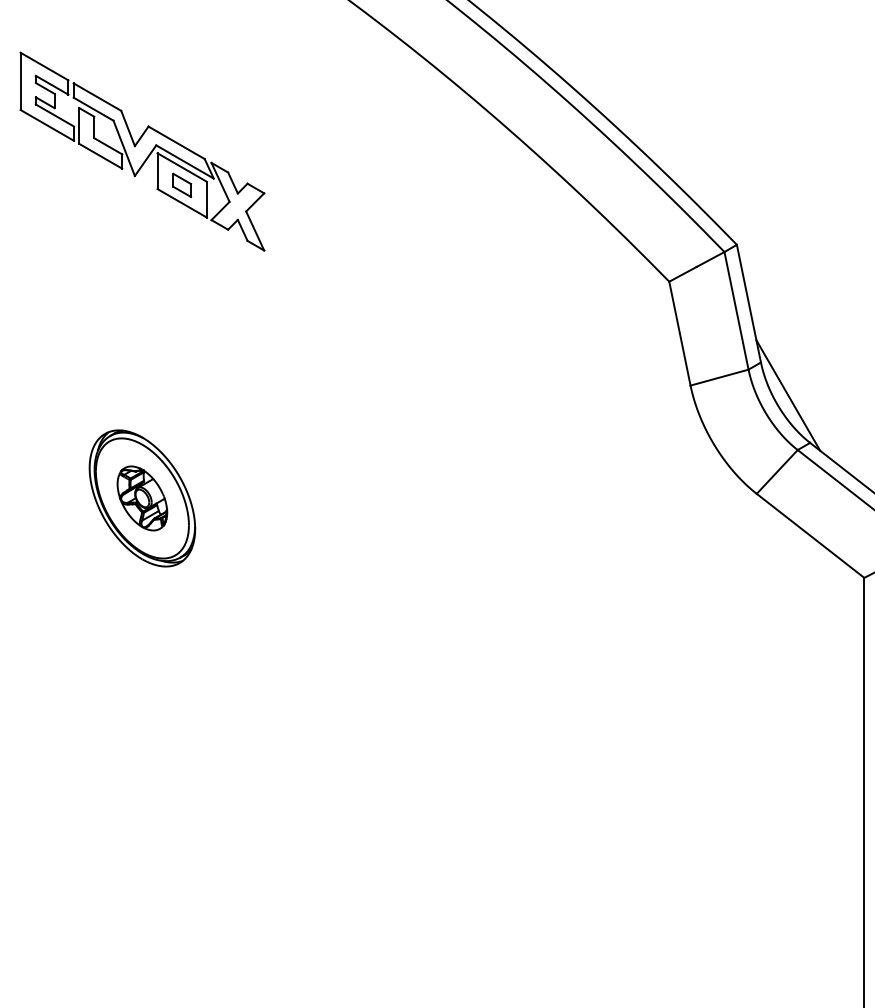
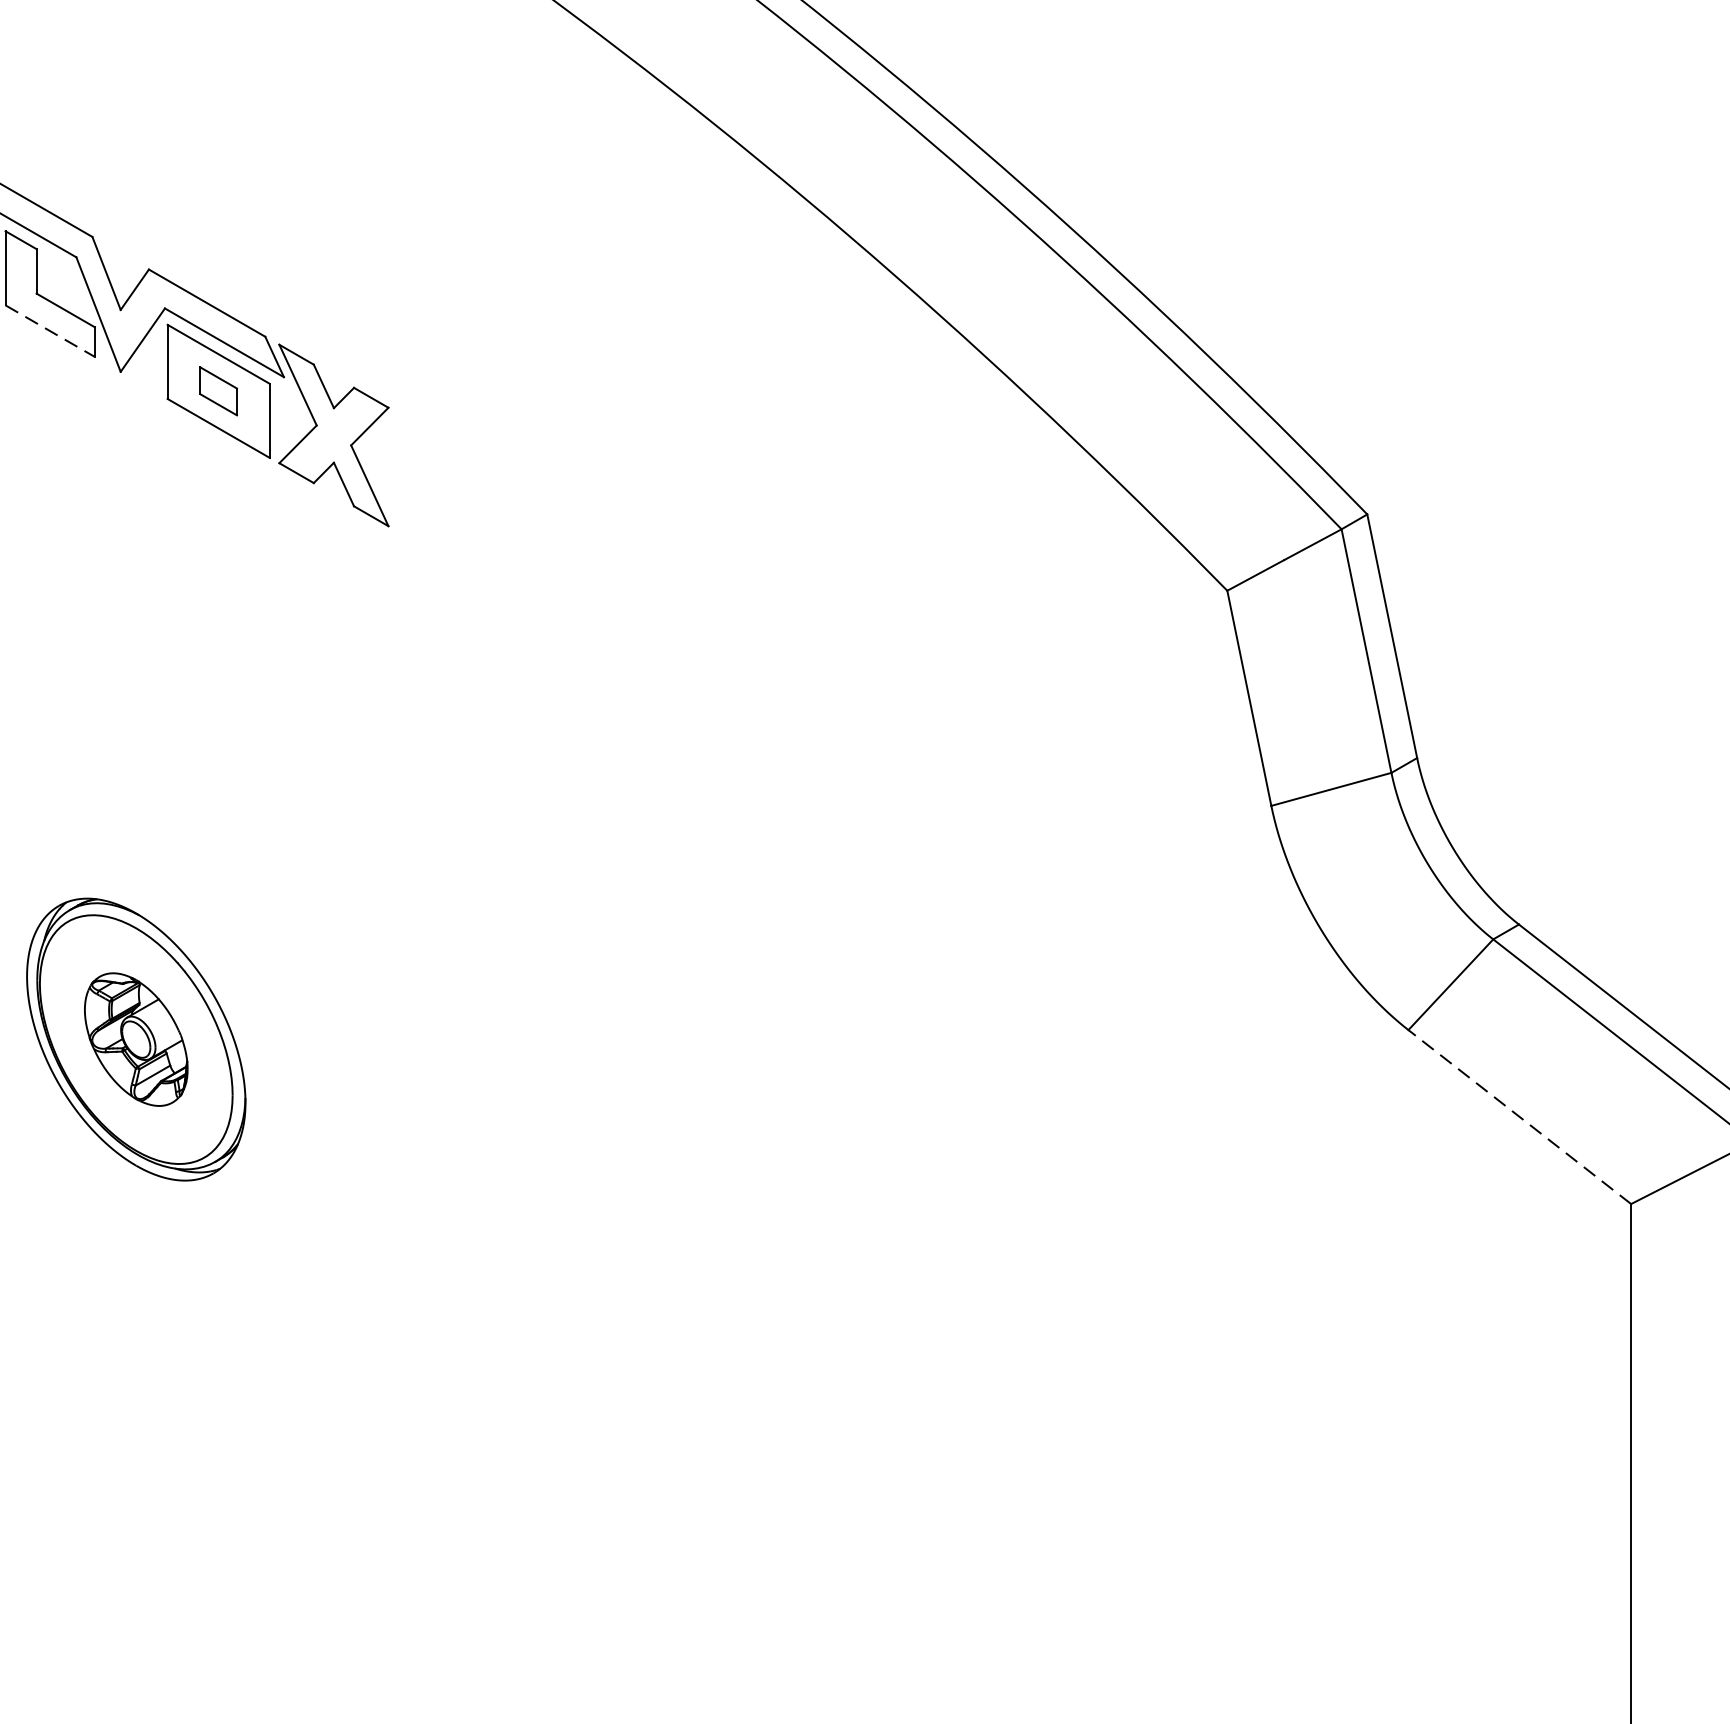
line: (100, 156) -> (49, 331), solid -> dashed
line: (788, 395) -> (1474, 826), removed
line: (810, 535) -> (1519, 1116), solid -> dashed

